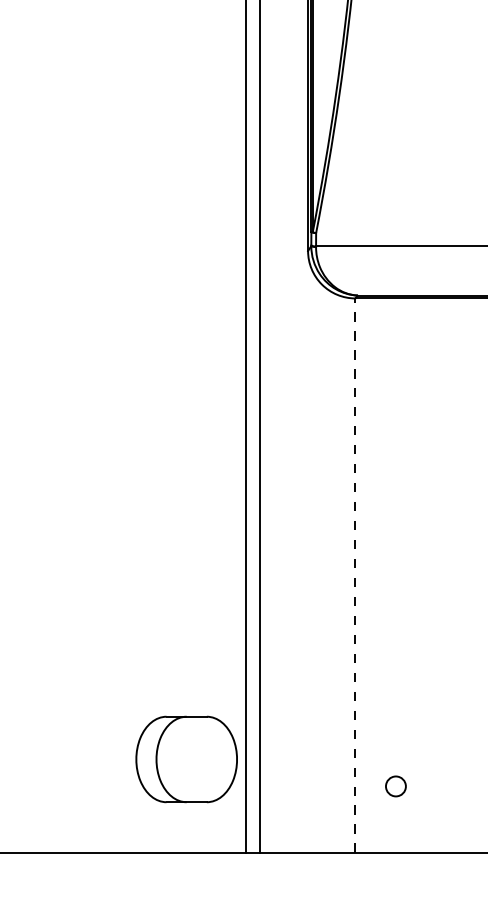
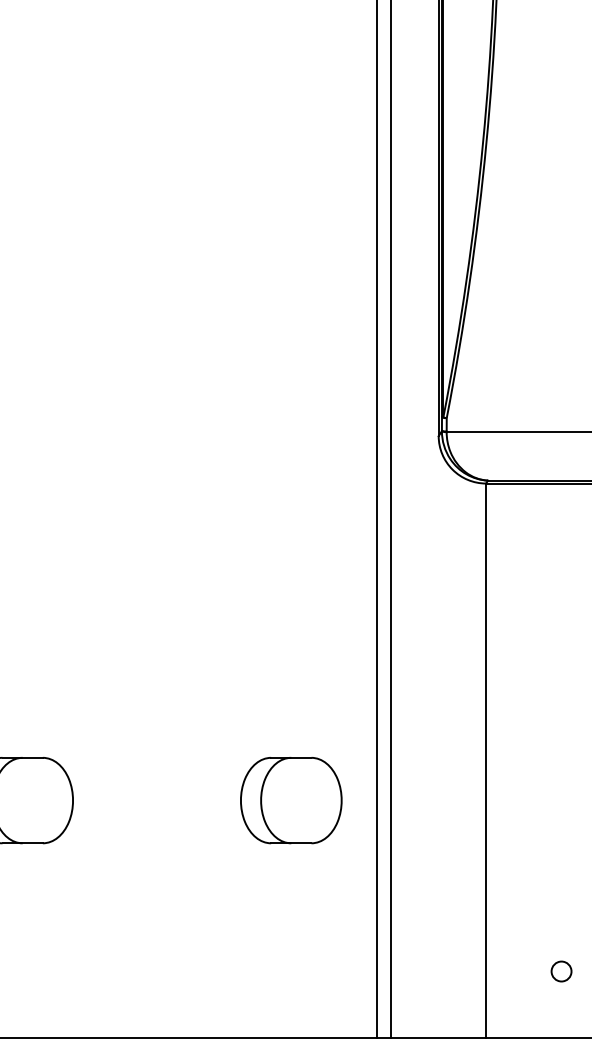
line: (354, 575) -> (485, 760), dashed -> solid
part: (186, 759) -> (291, 800), moved
circle: (395, 786) -> (561, 971), moved

